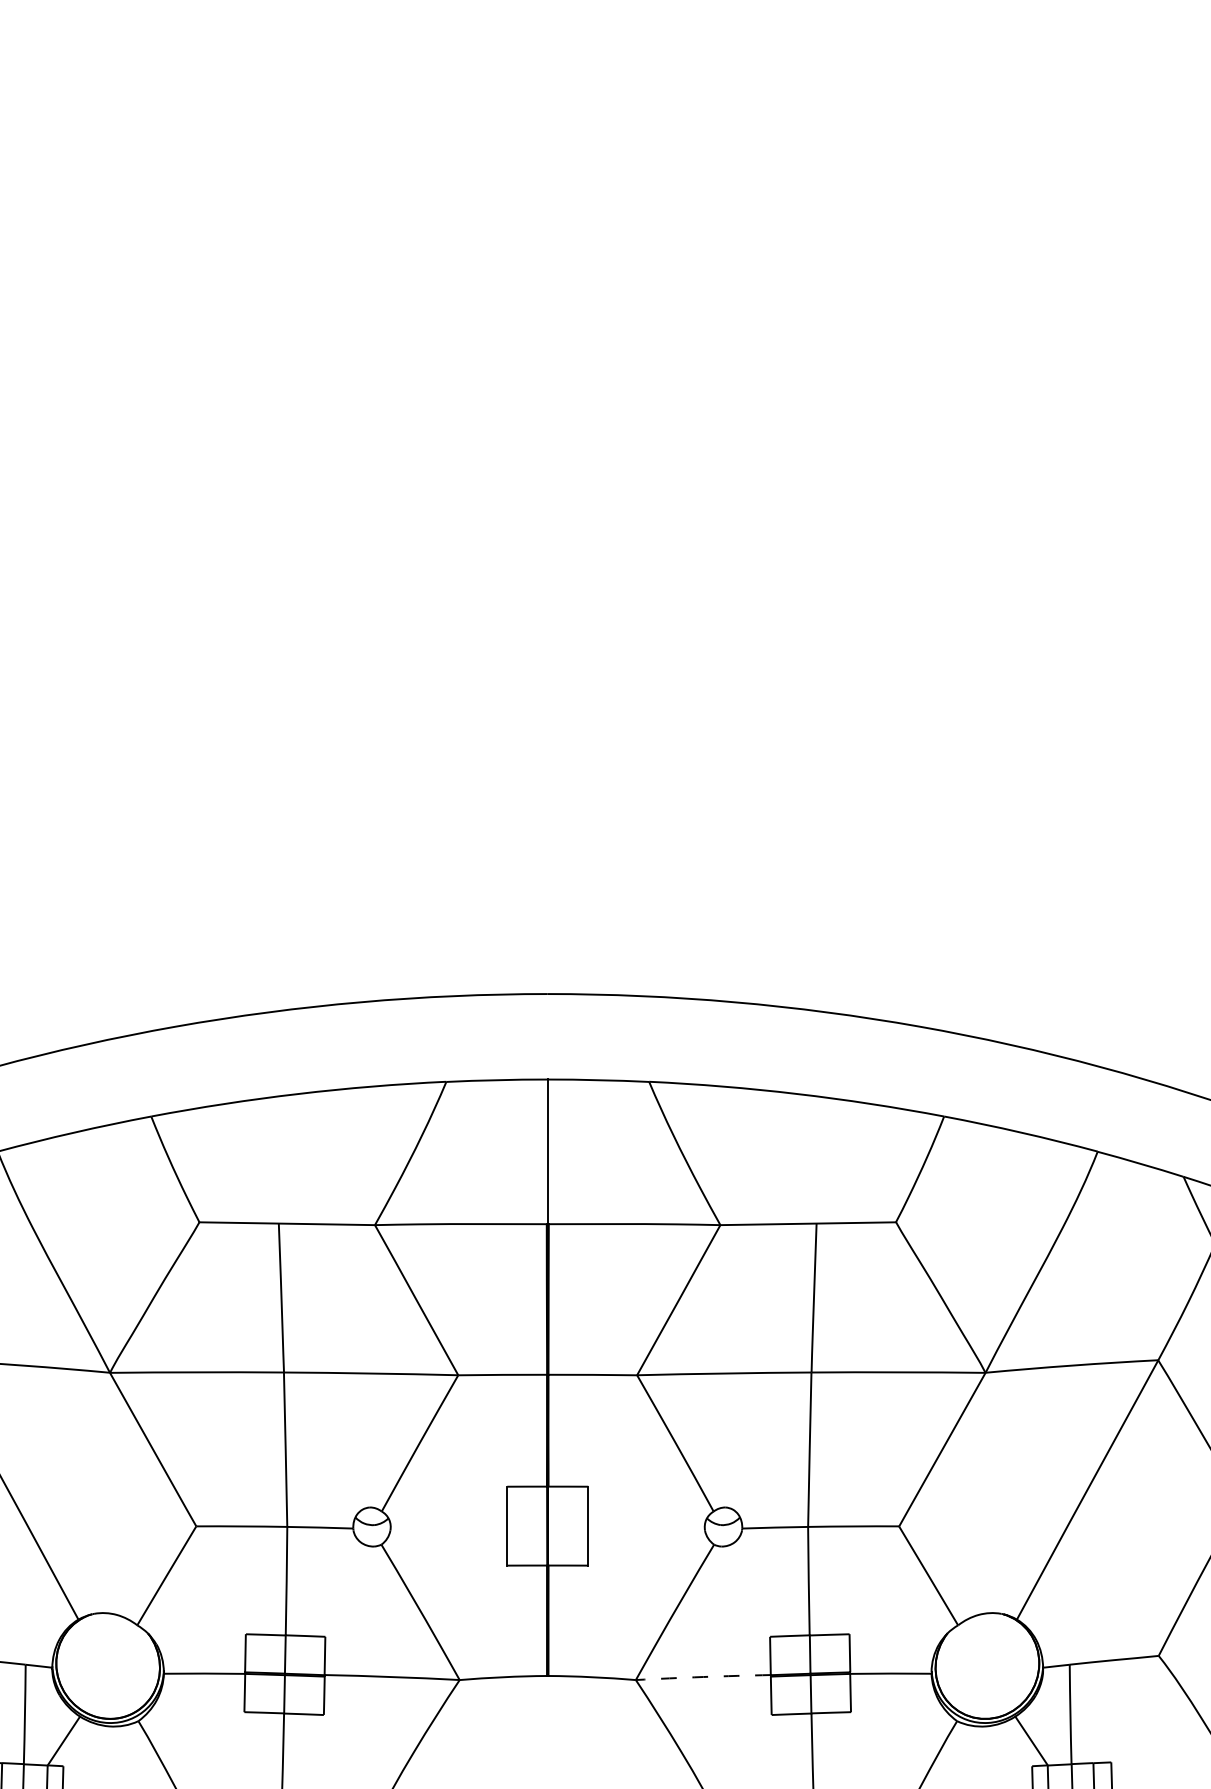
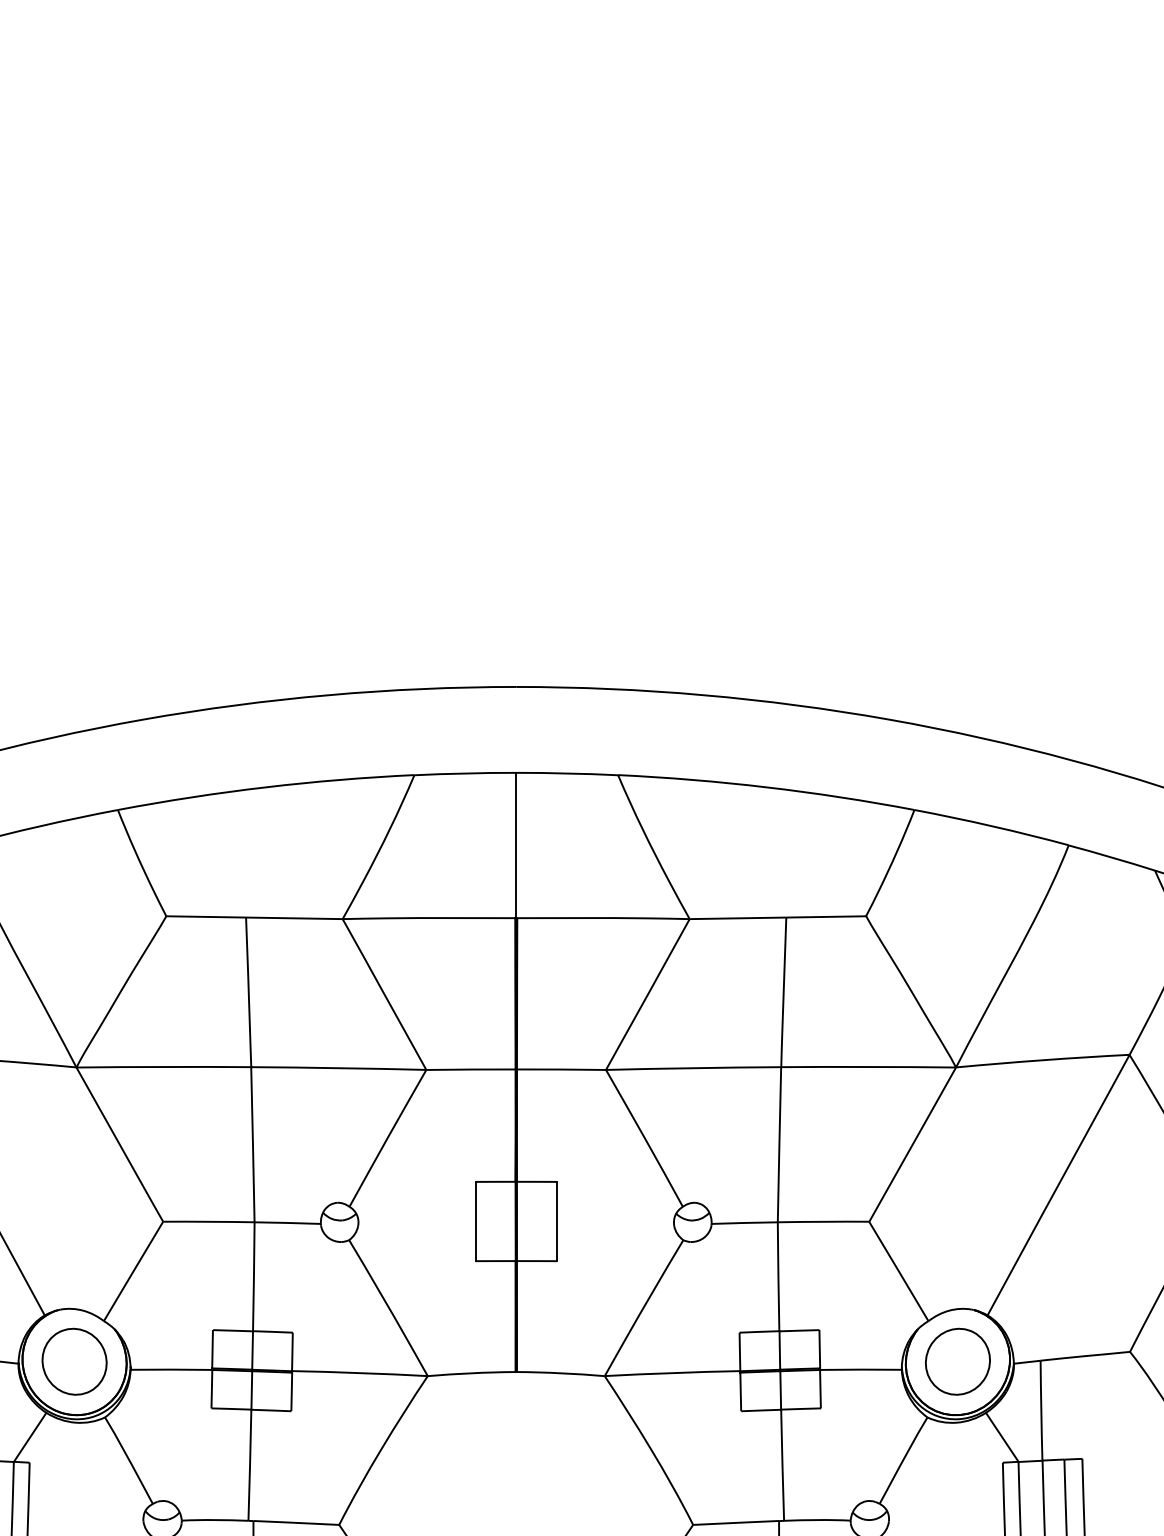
part: (107, 1665) -> (73, 1361), added
part: (987, 1665) -> (958, 1361), added
arc: (703, 1677) -> (672, 1373), dashed -> solid

